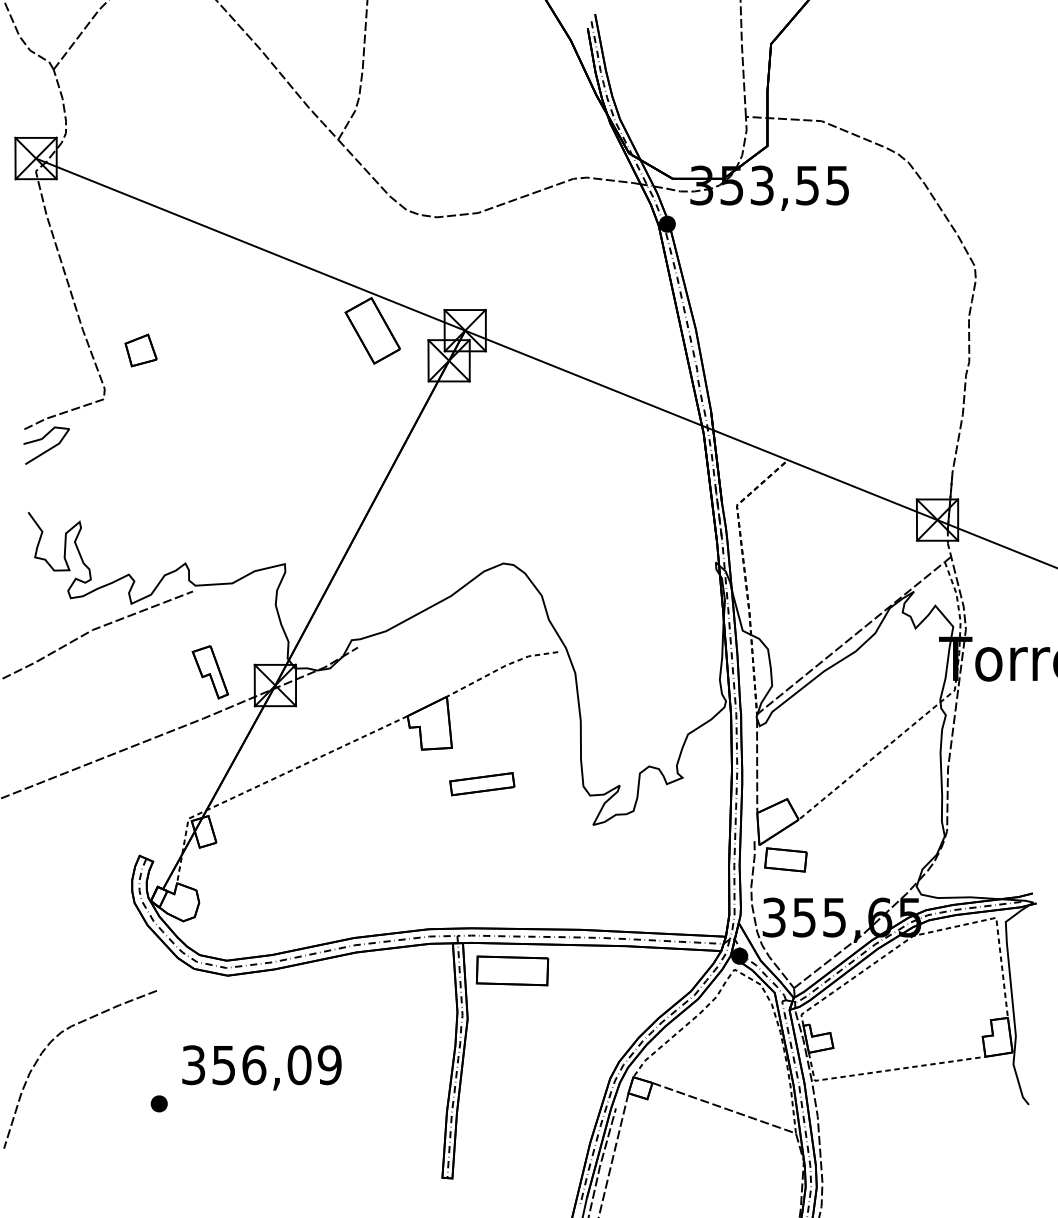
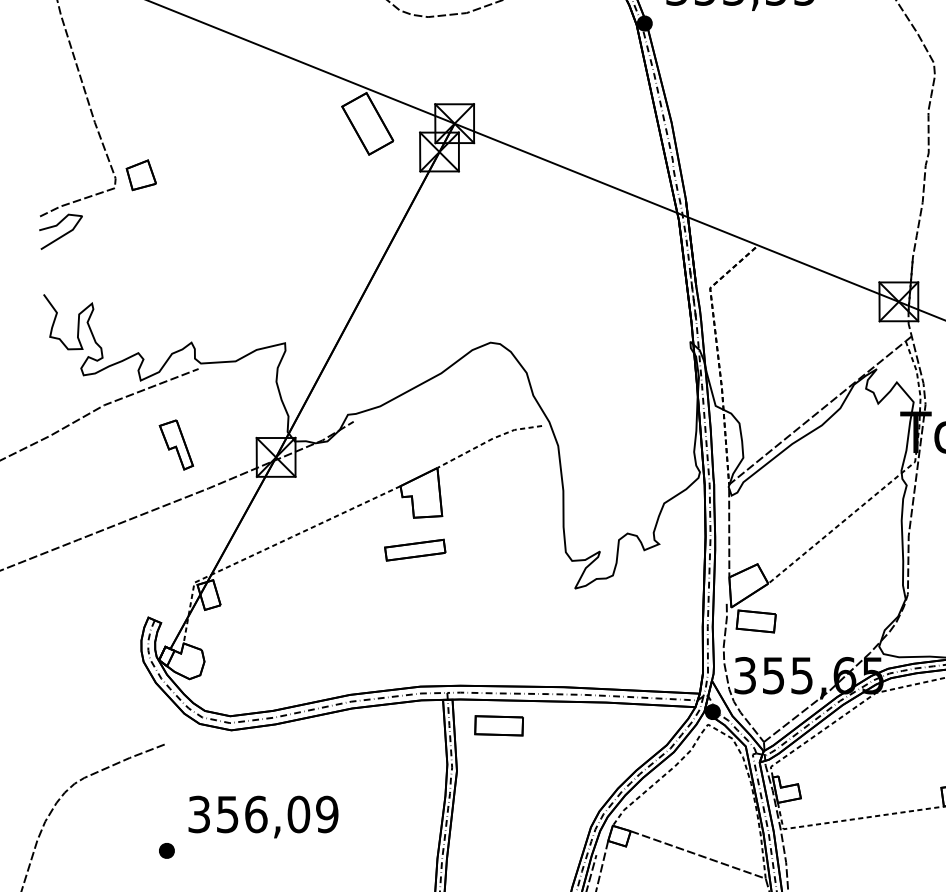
part: (140, 350) -> (140, 175), moved
part: (210, 672) -> (176, 445), moved
part: (482, 784) -> (415, 550), moved
part: (512, 970) -> (499, 725), size x0.71

